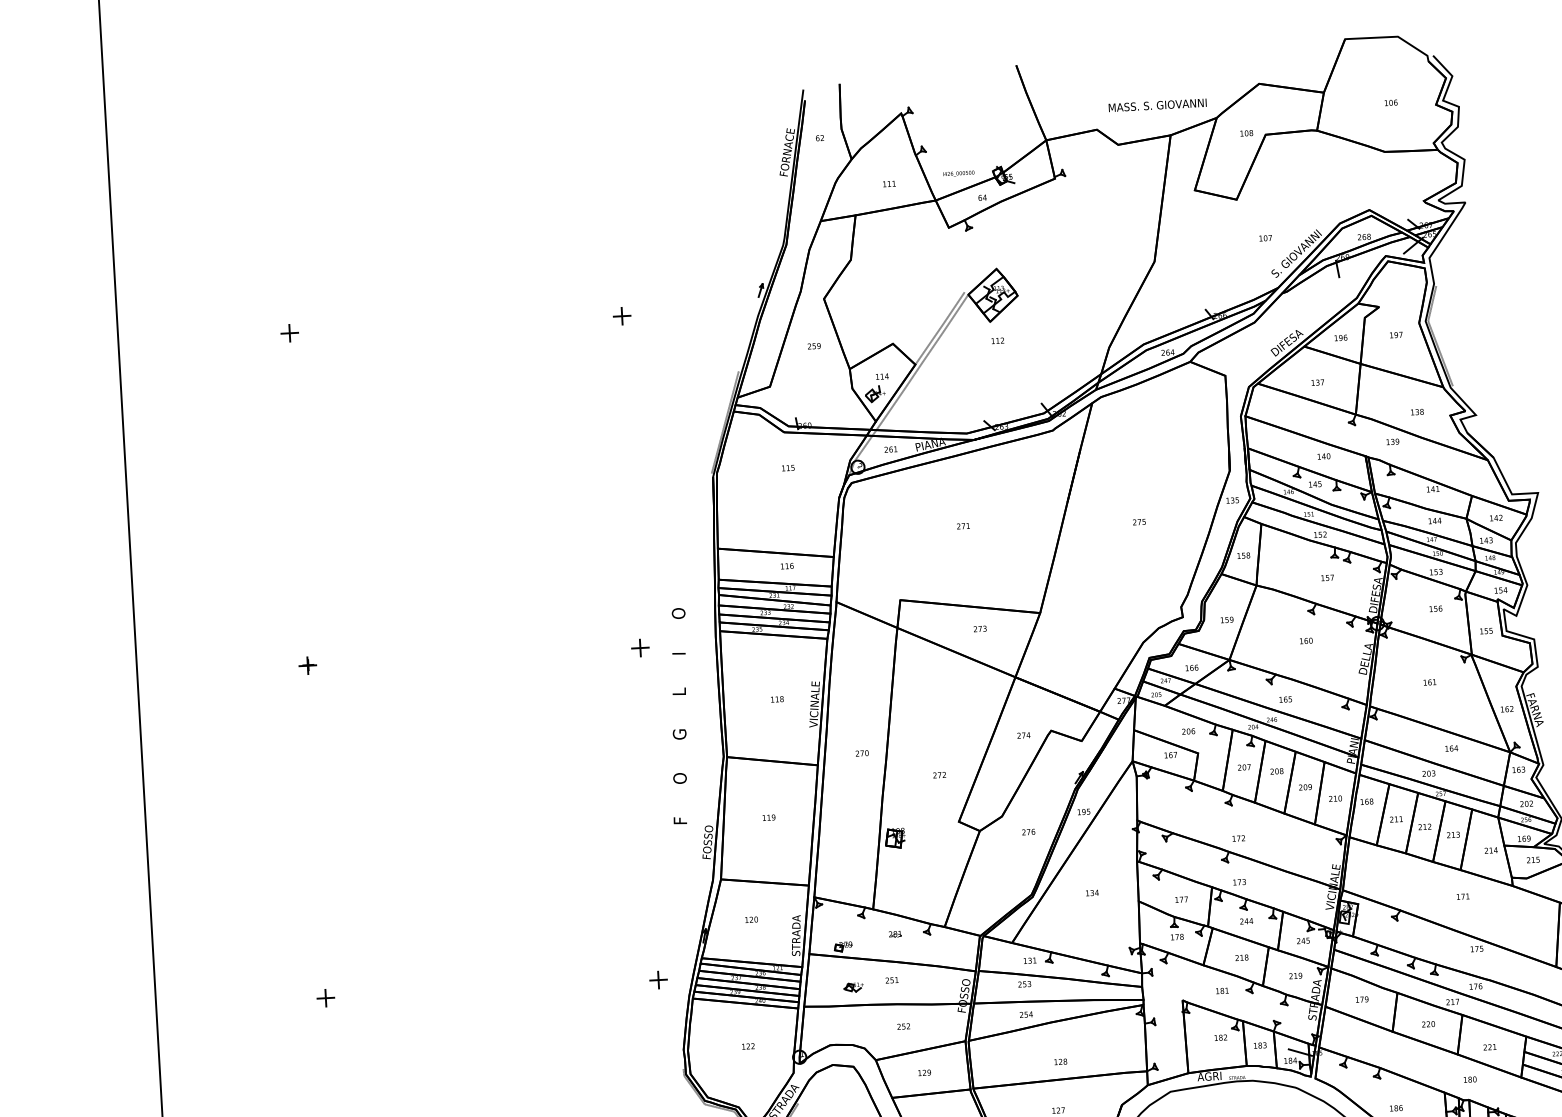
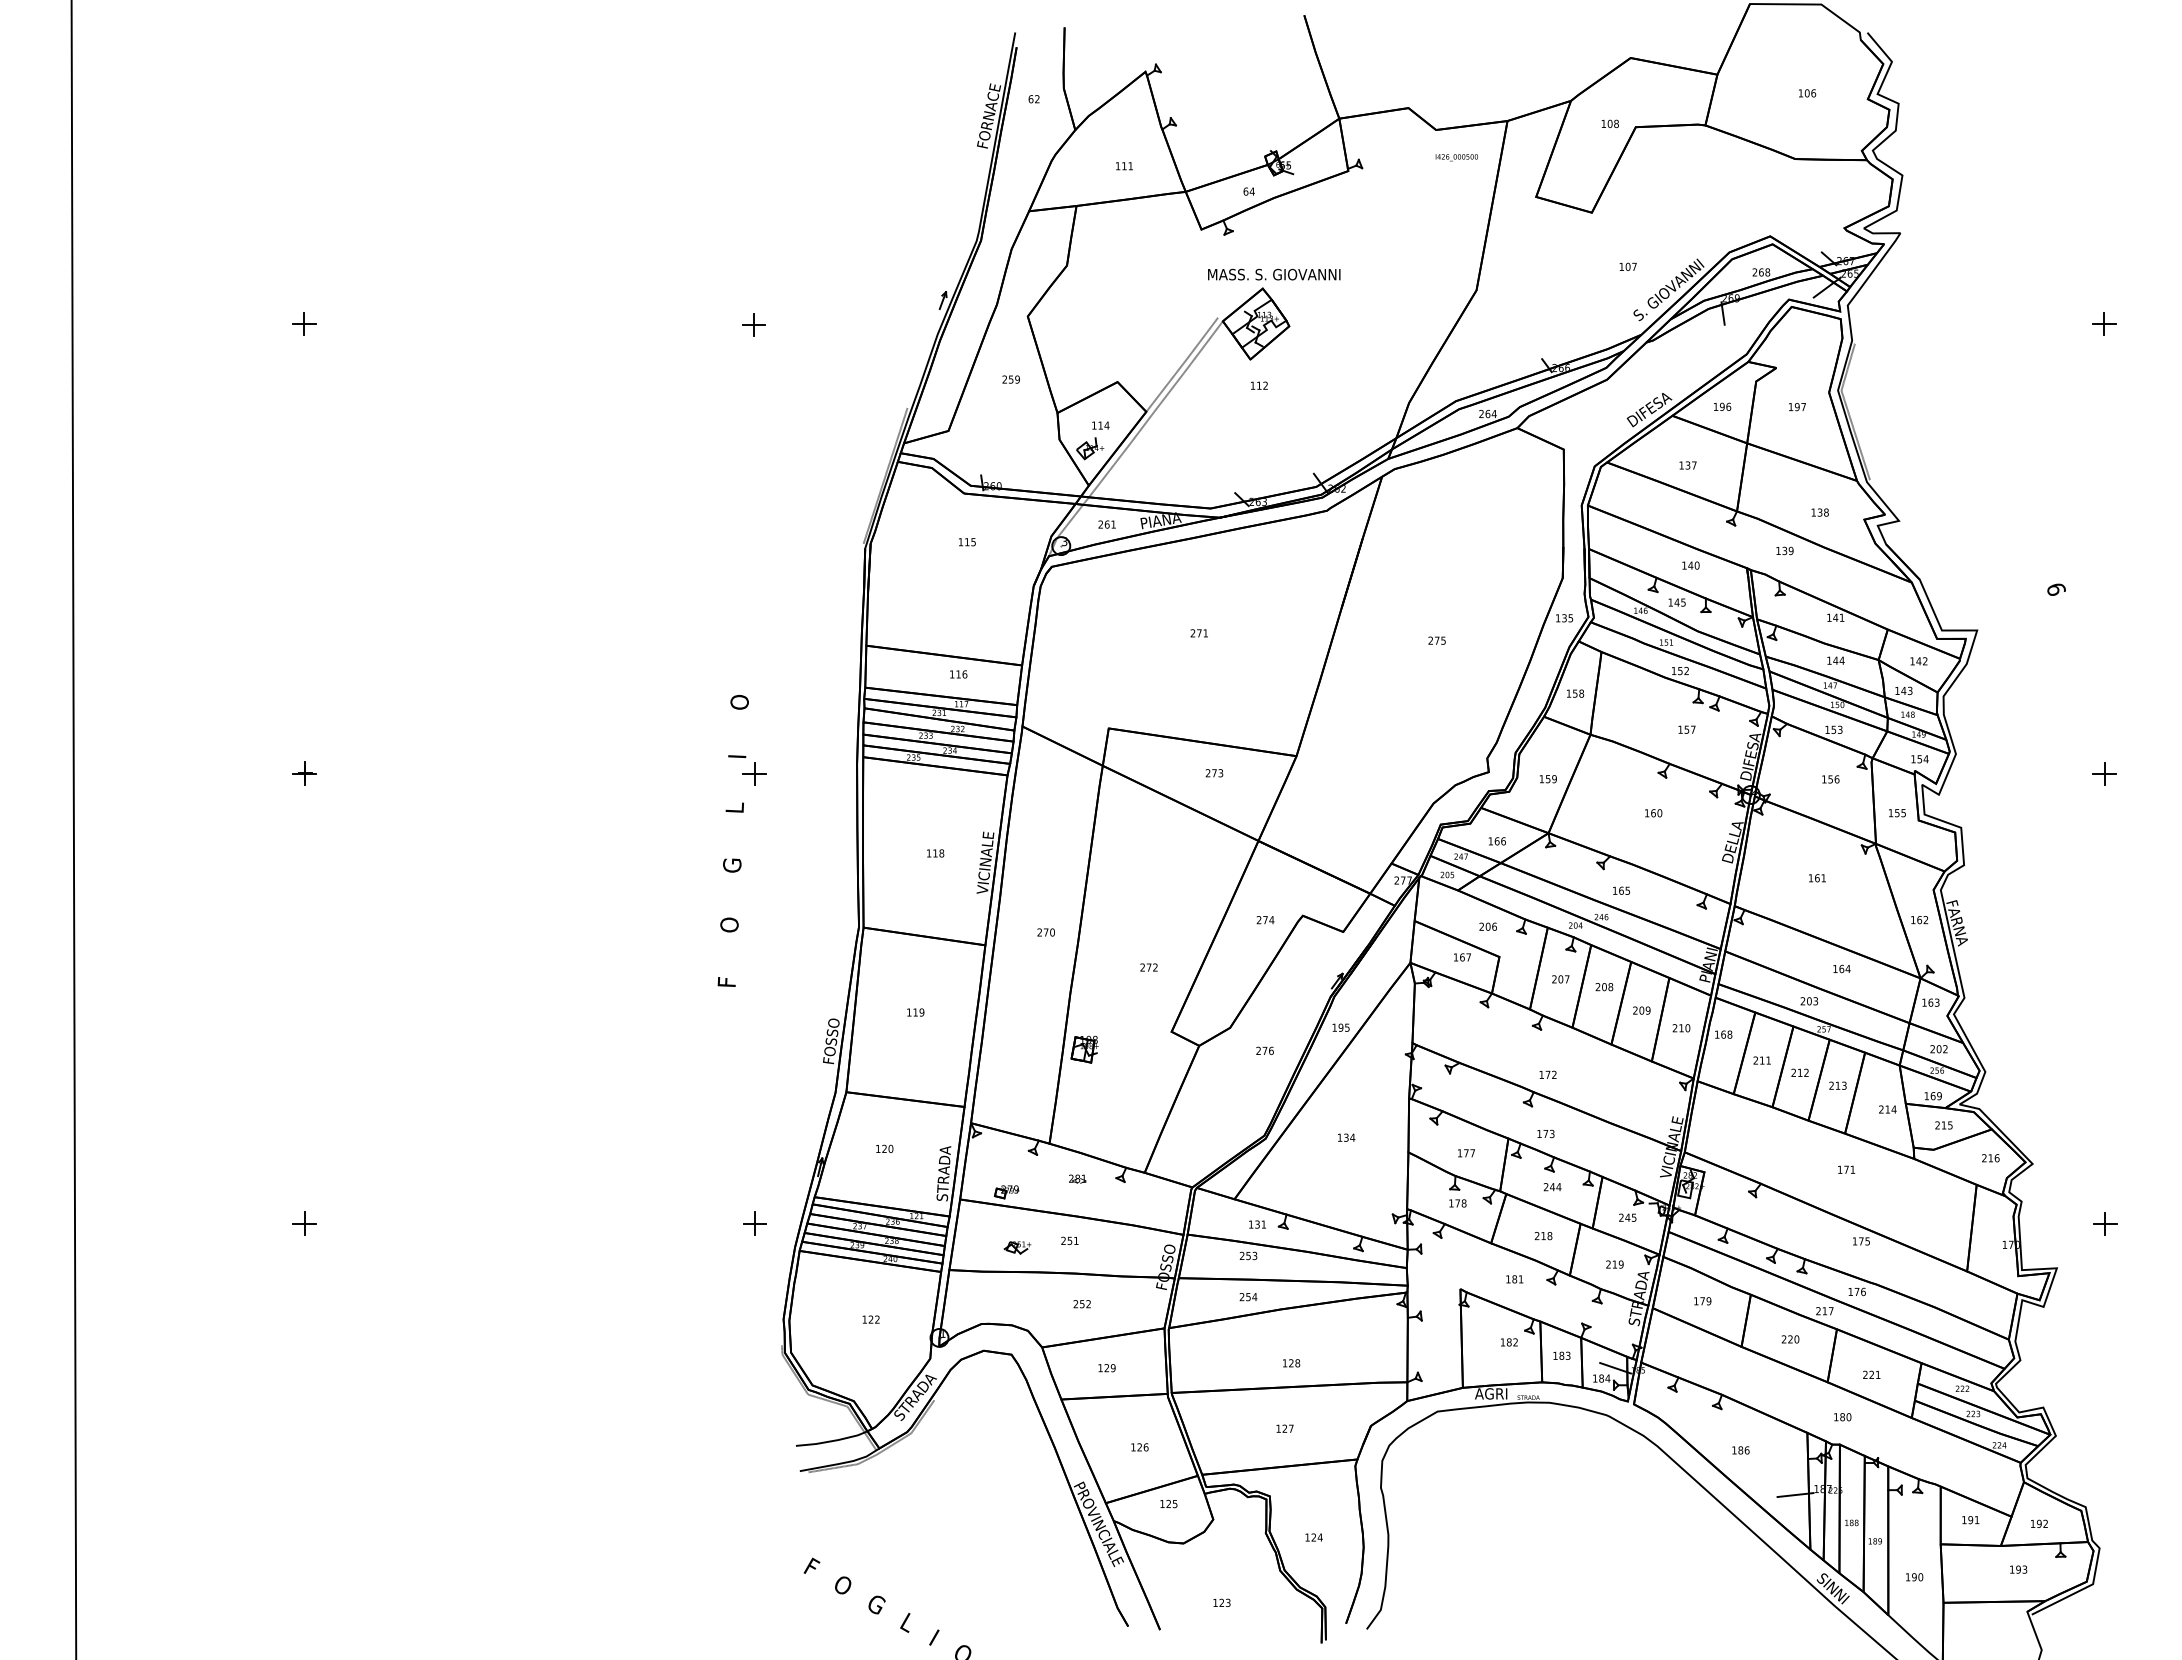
text: (1157, 105) -> (1274, 274), moved
text: (958, 173) -> (1456, 157), moved
text: (678, 715) -> (732, 840), moved

